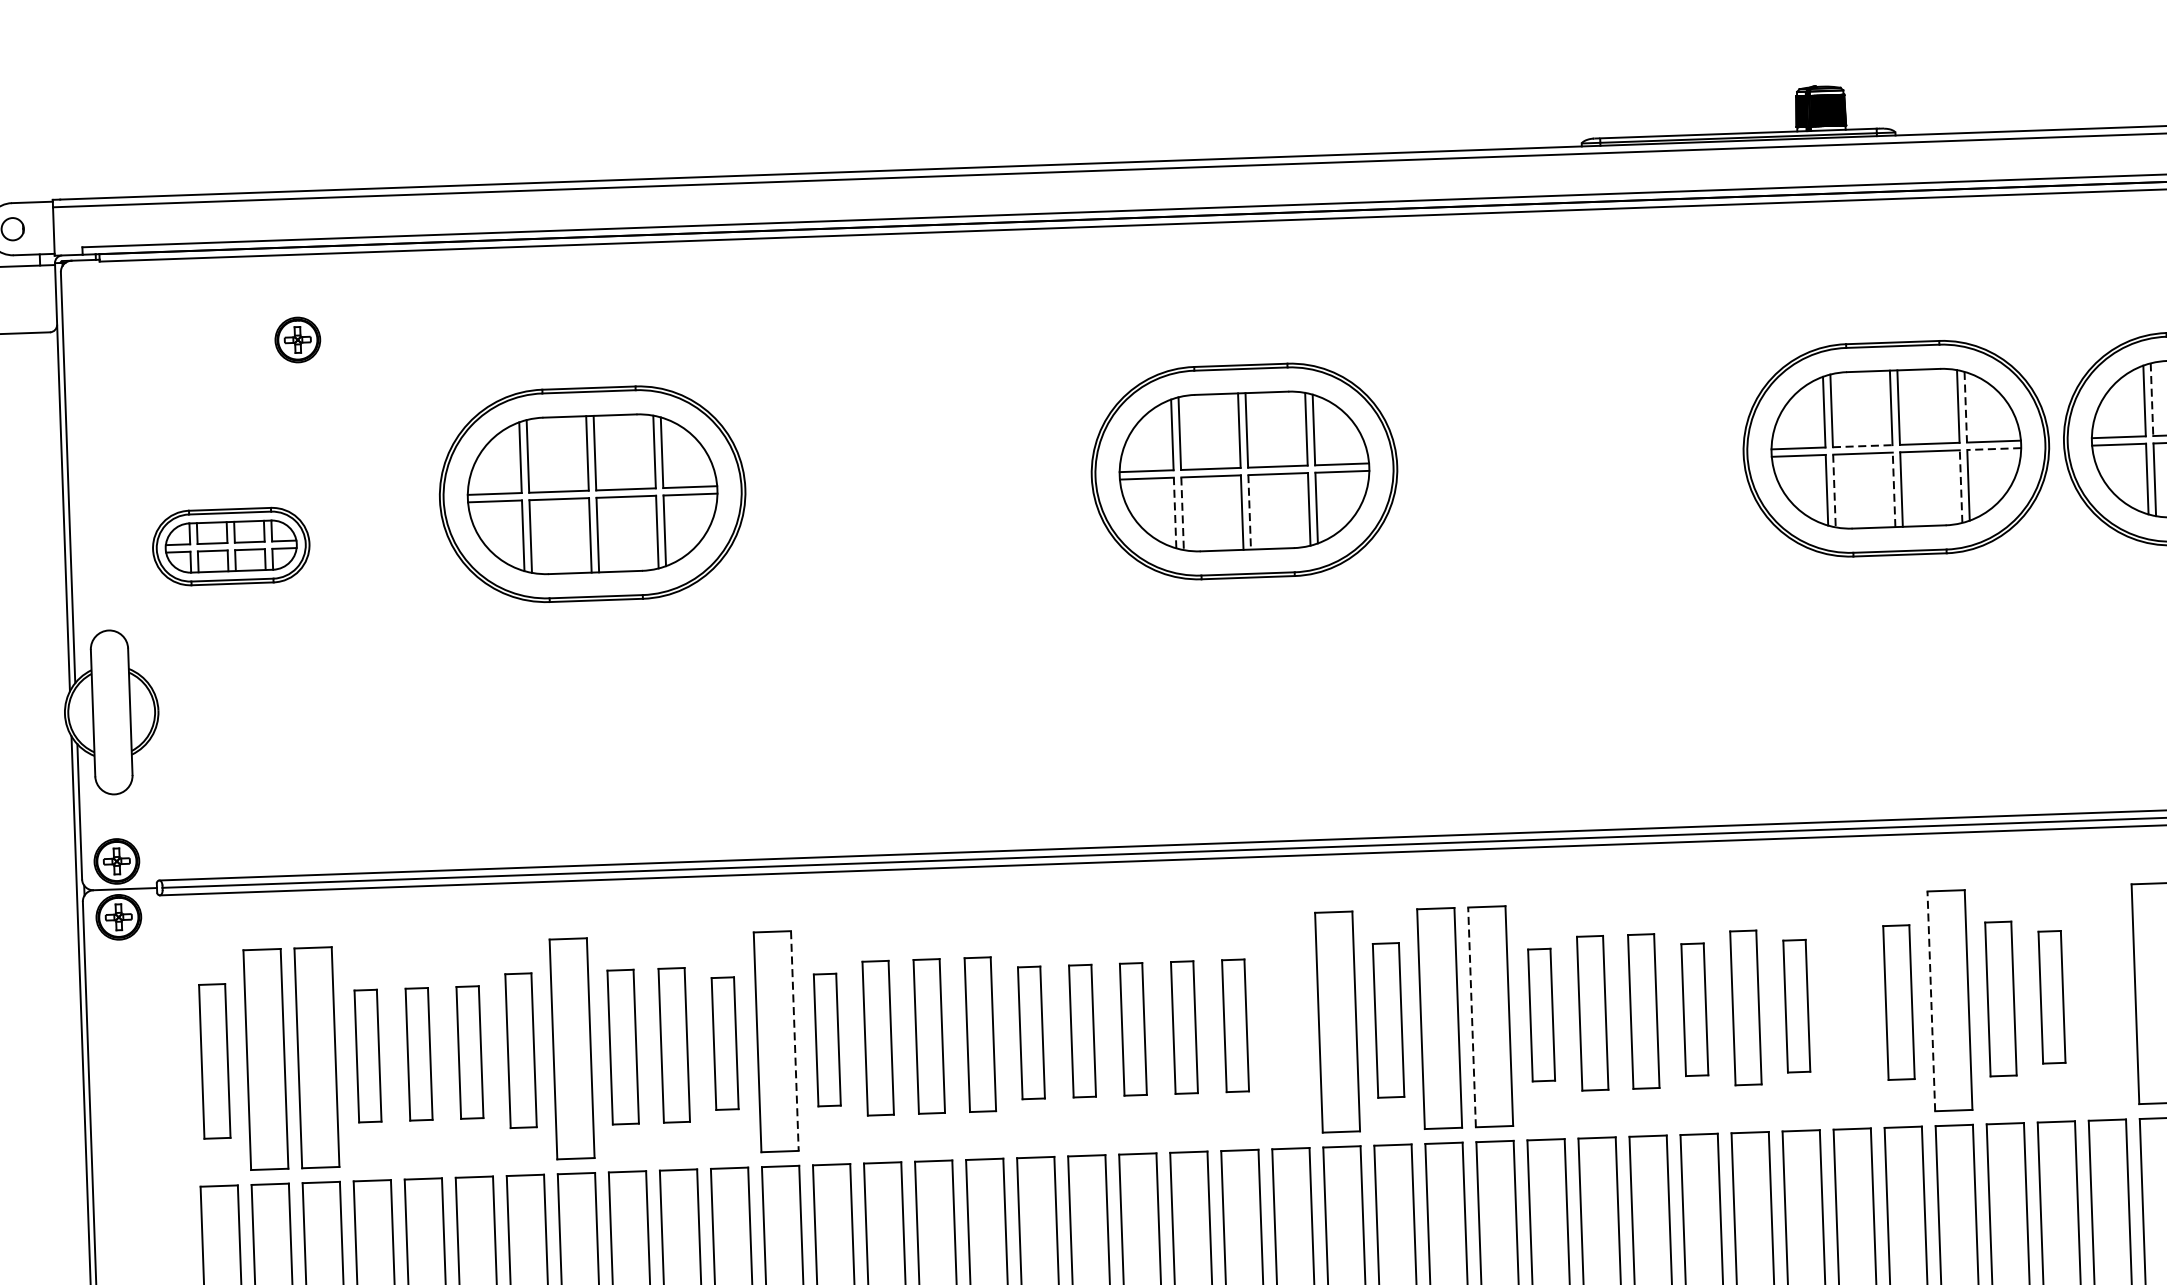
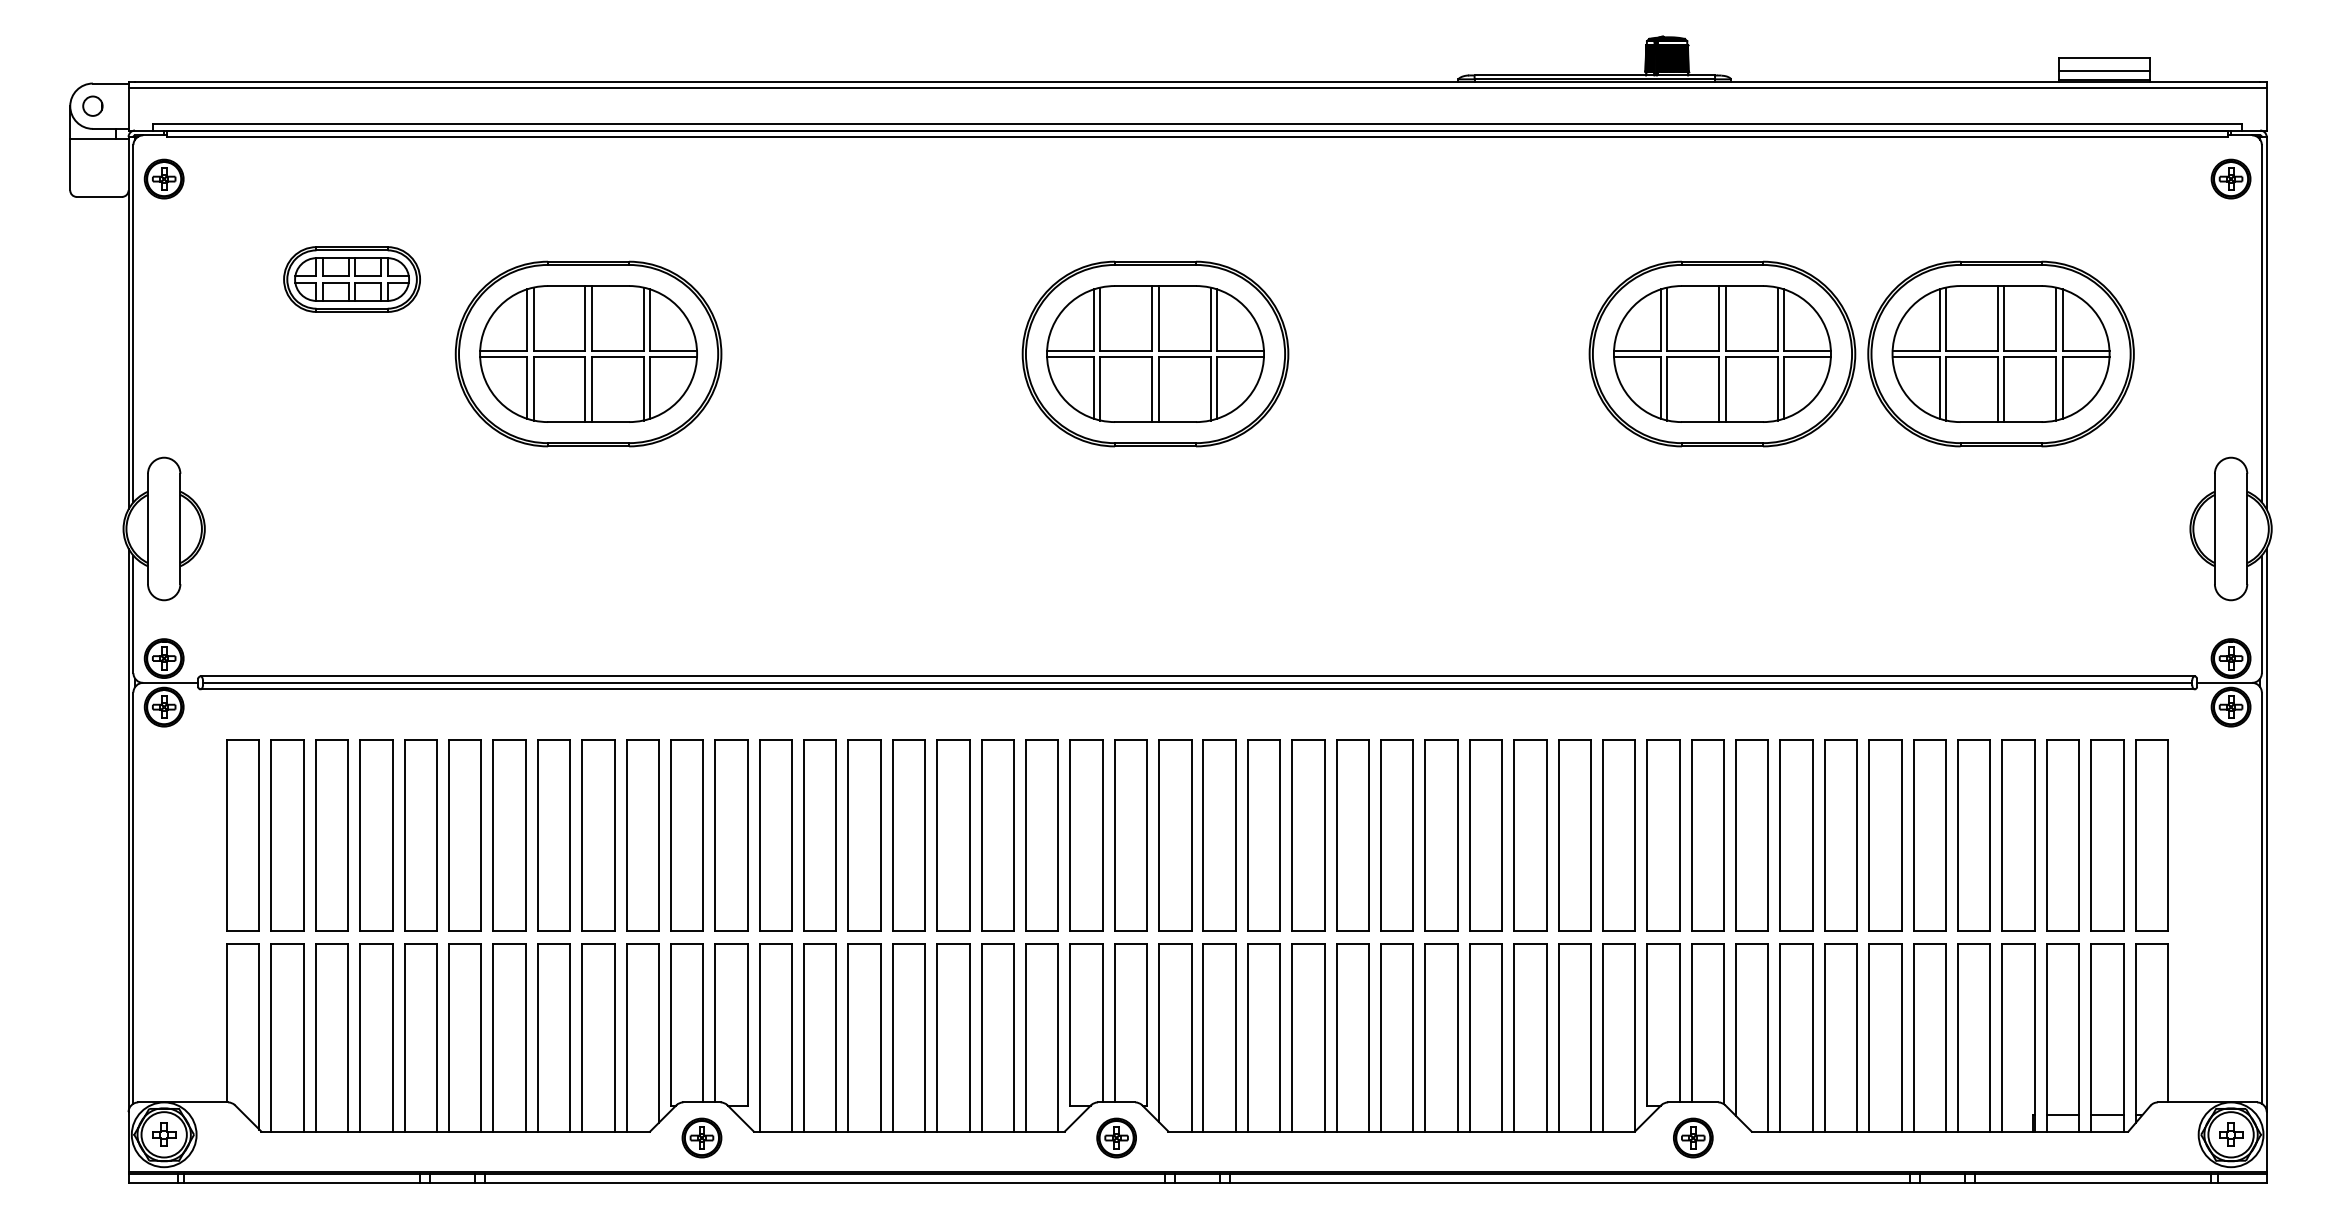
part: (297, 339) -> (163, 178), moved
line: (2152, 400) -> (1946, 319), dashed -> solid
line: (1966, 407) -> (1784, 320), dashed -> solid
line: (1862, 445) -> (1693, 350), dashed -> solid
line: (1993, 449) -> (1806, 357), dashed -> solid
line: (1961, 486) -> (1777, 388), dashed -> solid
line: (1894, 489) -> (1719, 389), dashed -> solid
line: (1834, 490) -> (1667, 388), dashed -> solid
line: (1174, 513) -> (1093, 388), dashed -> solid
line: (1182, 513) -> (1100, 388), dashed -> solid
line: (1249, 513) -> (1158, 390), dashed -> solid
part: (230, 546) -> (351, 279), moved
part: (2103, 995) -> (1885, 835), added
part: (2051, 997) -> (1840, 835), size x1.67
part: (2000, 999) -> (1796, 835), size x1.43
line: (1931, 1001) -> (1736, 835), dashed -> solid
part: (1898, 1002) -> (1707, 835), size x1.43
part: (1847, 1004) -> (1663, 835), added
part: (1796, 1006) -> (1618, 835), size x1.67
part: (1745, 1008) -> (1574, 835), size x1.43
part: (1694, 1010) -> (1530, 835), size x1.67
part: (1643, 1011) -> (1485, 835), size x1.43
part: (1592, 1013) -> (1441, 835), size x1.43
part: (1540, 1015) -> (1396, 835), size x1.67
line: (1471, 1017) -> (1336, 835), dashed -> solid
part: (1387, 1020) -> (1263, 835), size x1.43
part: (1286, 1024) -> (1175, 835), added
part: (1235, 1026) -> (1130, 835), size x1.67
part: (1184, 1027) -> (1086, 835), size x1.67
part: (1132, 1029) -> (1041, 835), size x1.67
part: (1082, 1031) -> (997, 835), size x1.67
part: (1031, 1033) -> (953, 835), size x1.67
part: (979, 1034) -> (908, 835), size x1.43
part: (929, 1036) -> (864, 835), size x1.43
part: (877, 1038) -> (819, 835), size x1.43
part: (826, 1040) -> (775, 835), size x1.67
line: (794, 1041) -> (747, 835), dashed -> solid
part: (724, 1043) -> (686, 835), size x1.67
part: (673, 1045) -> (642, 835), size x1.43
part: (623, 1047) -> (598, 835), size x1.43
part: (521, 1051) -> (509, 835), size x1.43
part: (469, 1052) -> (464, 835), size x1.67
part: (418, 1054) -> (420, 835), size x1.67
part: (368, 1056) -> (376, 835), size x1.67
part: (214, 1061) -> (242, 835), size x1.43

